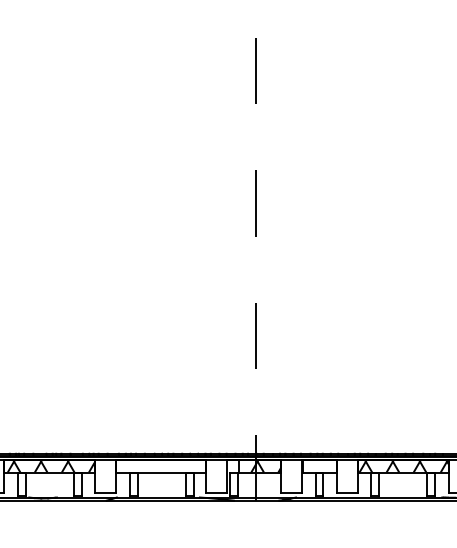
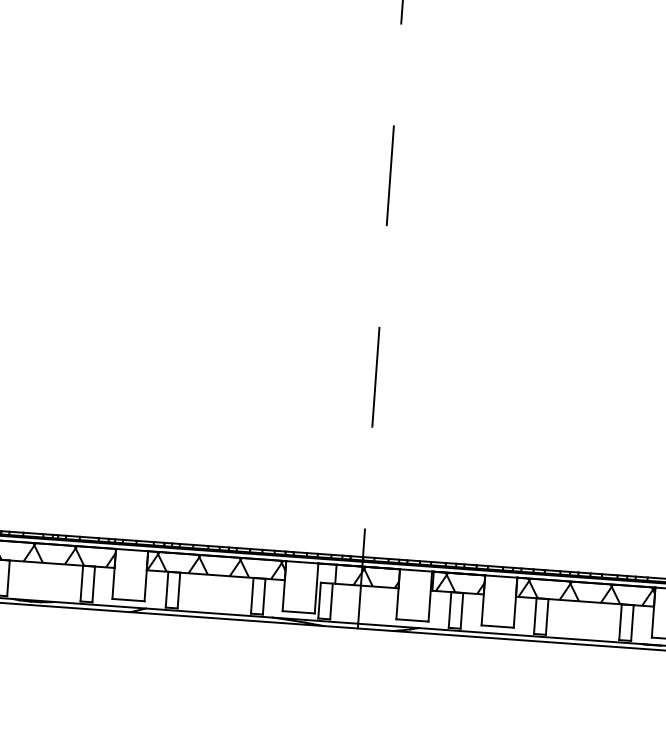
hatch: (161, 466) -> (217, 566), added
hatch: (320, 466) -> (459, 583), added

